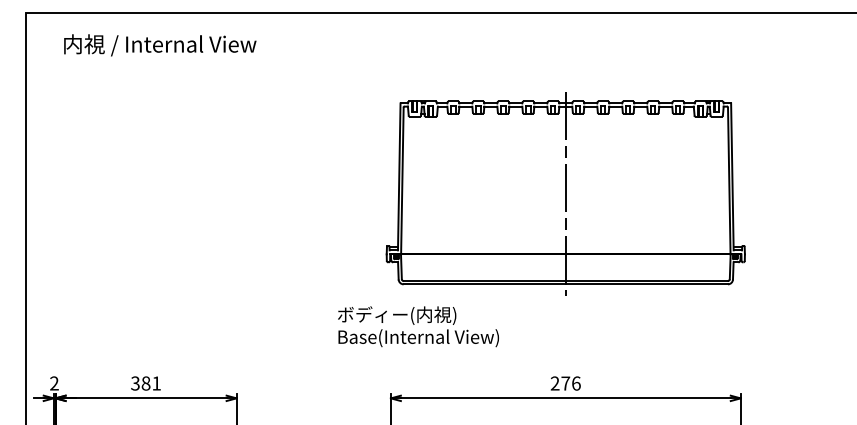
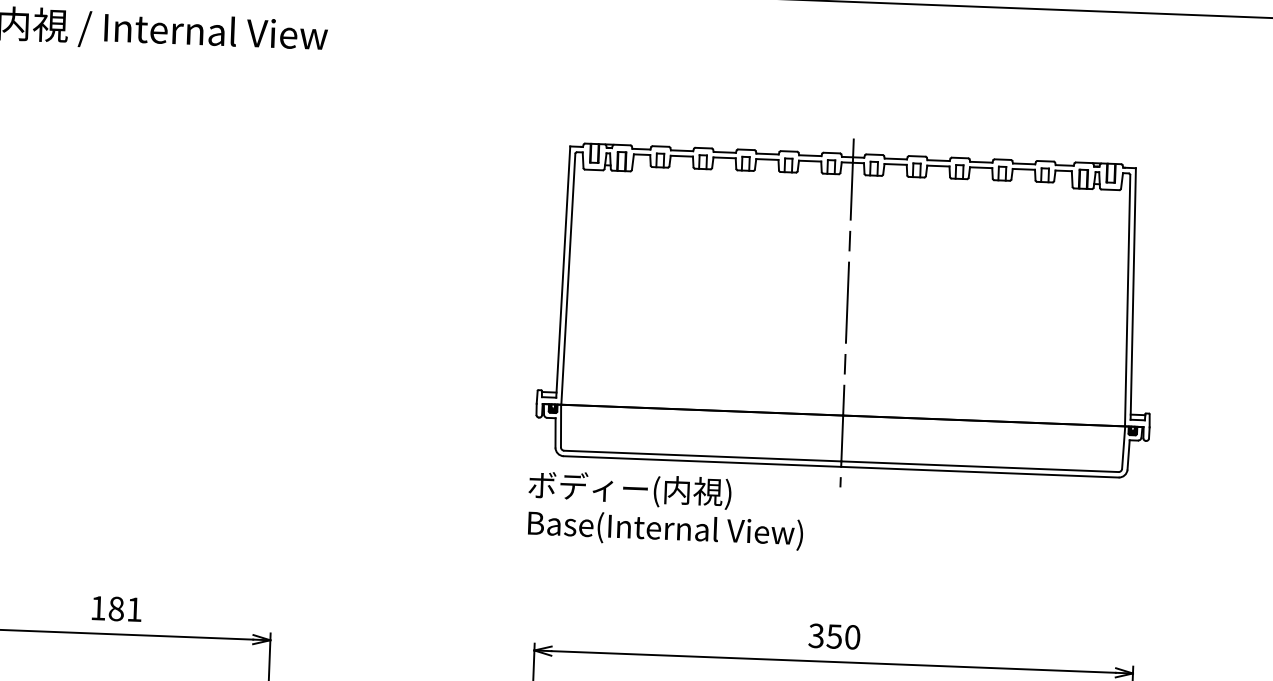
text: (418, 326) -> (665, 510), moved
text: (135, 383) -> (98, 608), 381 -> 181
text: (565, 383) -> (834, 636), 276 -> 350

